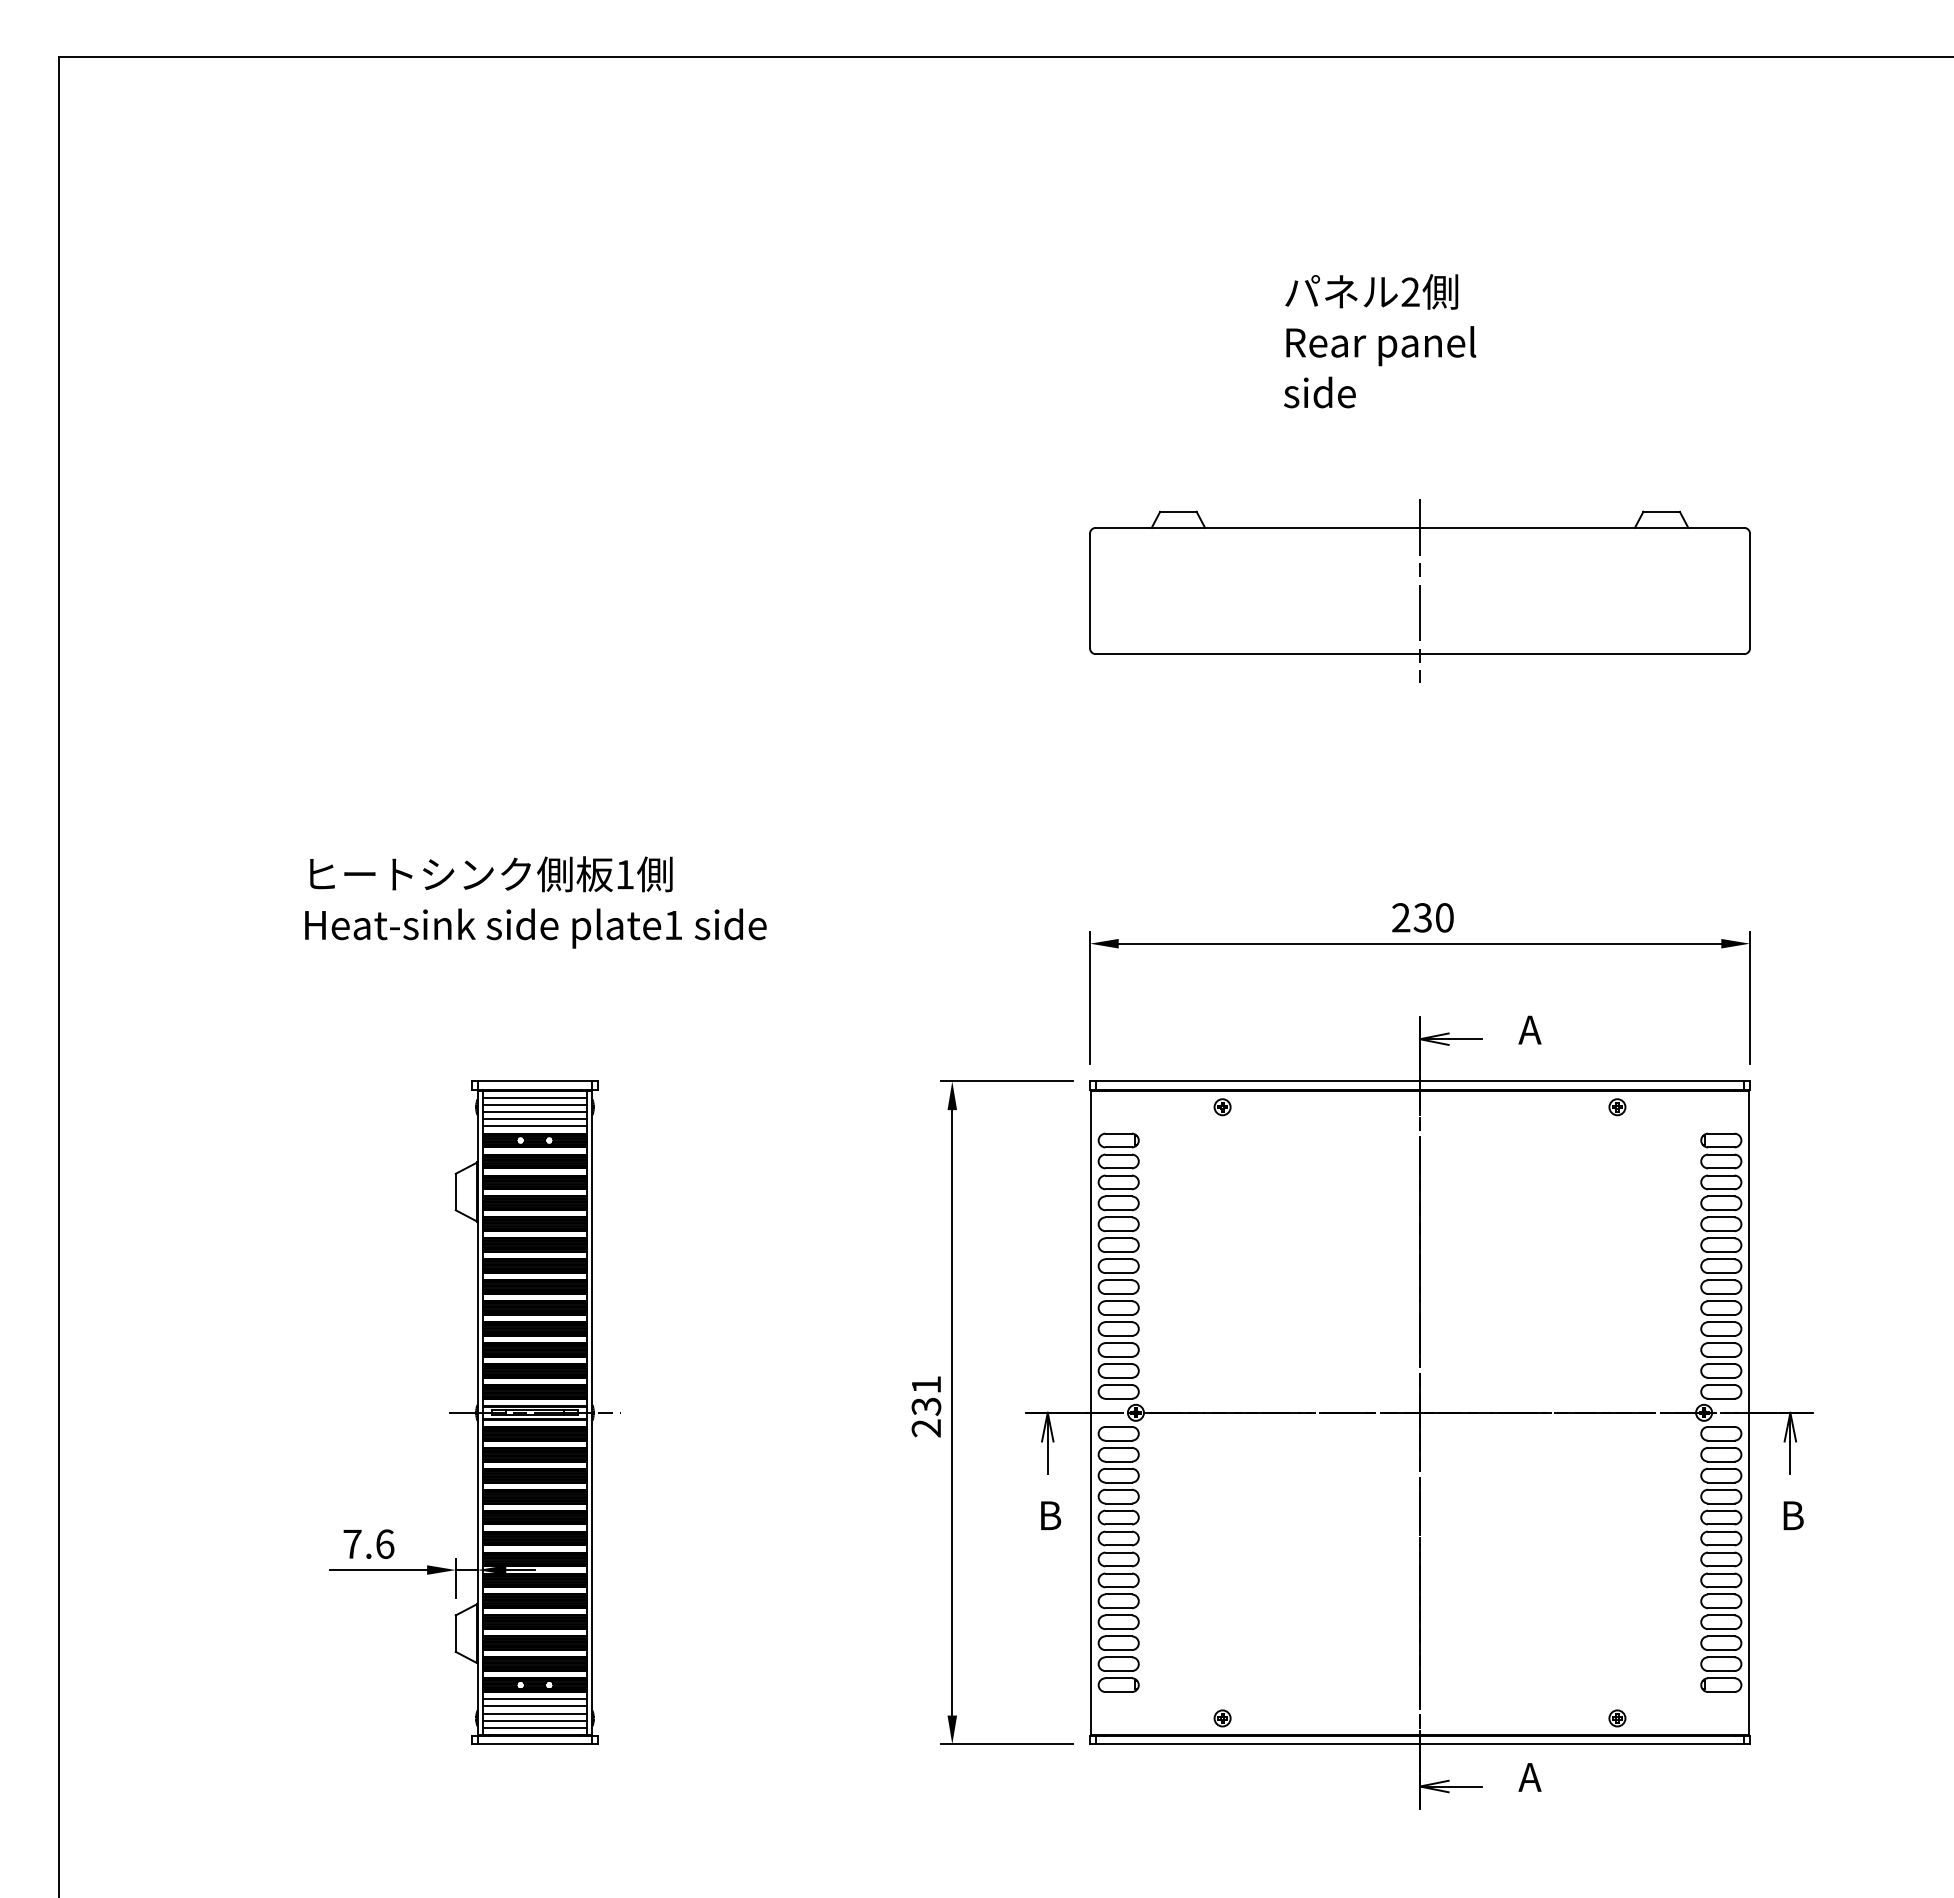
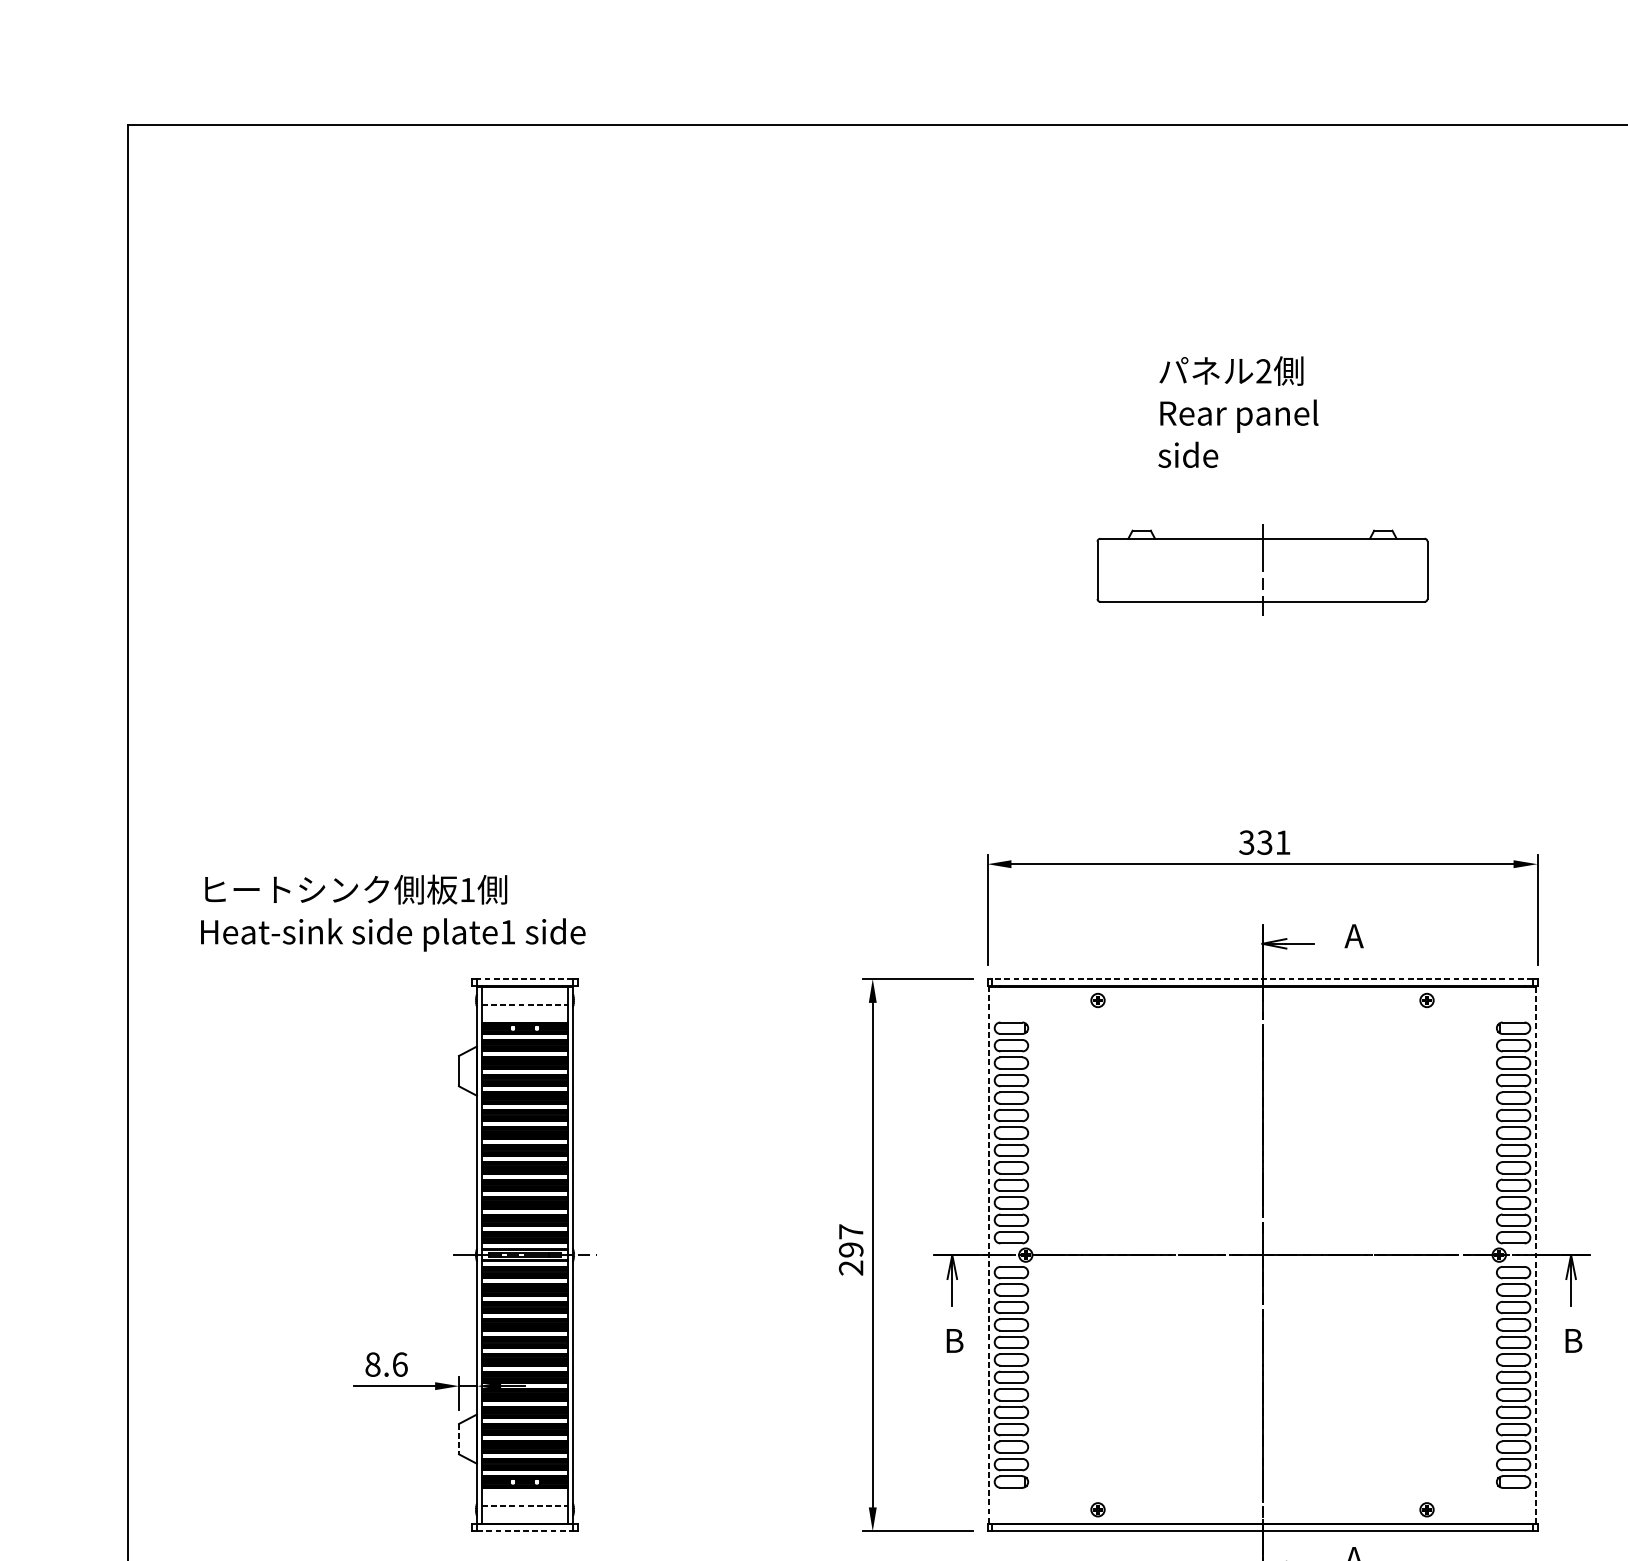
text: (1380, 341) -> (1238, 412), moved
part: (1419, 590) -> (1262, 569), size x0.6
text: (535, 902) -> (392, 913), moved
text: (1422, 917) -> (1264, 842), 230 -> 331
line: (534, 1081) -> (524, 979), solid -> dashed
line: (1419, 1081) -> (1262, 979), solid -> dashed
line: (534, 1097) -> (524, 992), removed
line: (534, 1104) -> (524, 998), removed
line: (534, 1112) -> (524, 1004), solid -> dashed
line: (534, 1119) -> (524, 1010), removed
line: (534, 1126) -> (524, 1016), removed
text: (926, 1395) -> (851, 1240), 231 -> 297
line: (1091, 1412) -> (988, 1254), solid -> dashed
line: (1748, 1413) -> (1536, 1255), solid -> dashed
text: (352, 1543) -> (372, 1364), 7.6 -> 8.6
line: (455, 1634) -> (458, 1439), solid -> dashed
line: (534, 1699) -> (524, 1494), removed
line: (534, 1706) -> (524, 1499), removed
line: (534, 1713) -> (524, 1505), solid -> dashed
line: (534, 1720) -> (524, 1511), removed
line: (534, 1727) -> (524, 1517), removed
line: (535, 1744) -> (525, 1531), solid -> dashed

